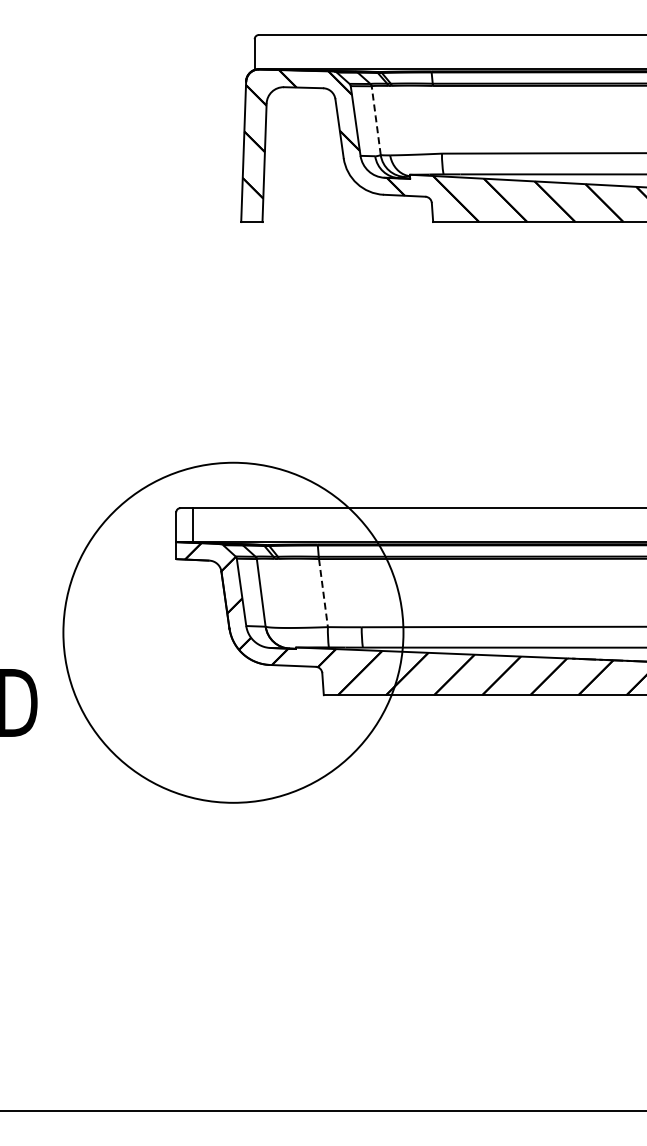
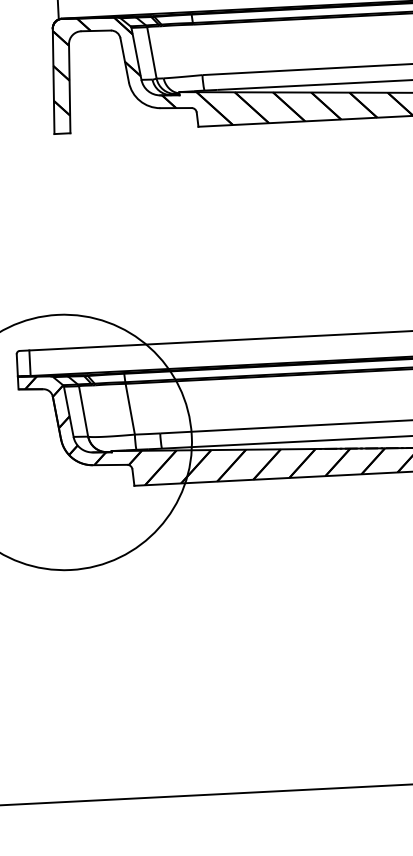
line: (376, 119) -> (152, 51), dashed -> solid
line: (323, 592) -> (130, 408), dashed -> solid

